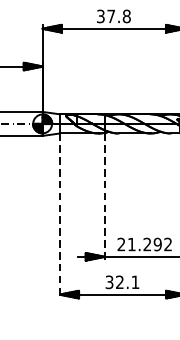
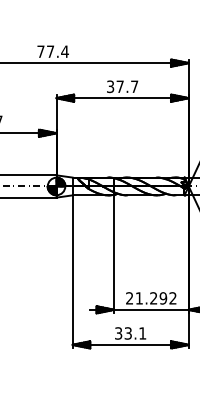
text: (126, 16) -> (134, 86), 37.8 -> 37.7
line: (105, 197) -> (114, 254), dashed -> solid
line: (59, 215) -> (72, 271), dashed -> solid
text: (119, 282) -> (127, 333), 32.1 -> 33.1

